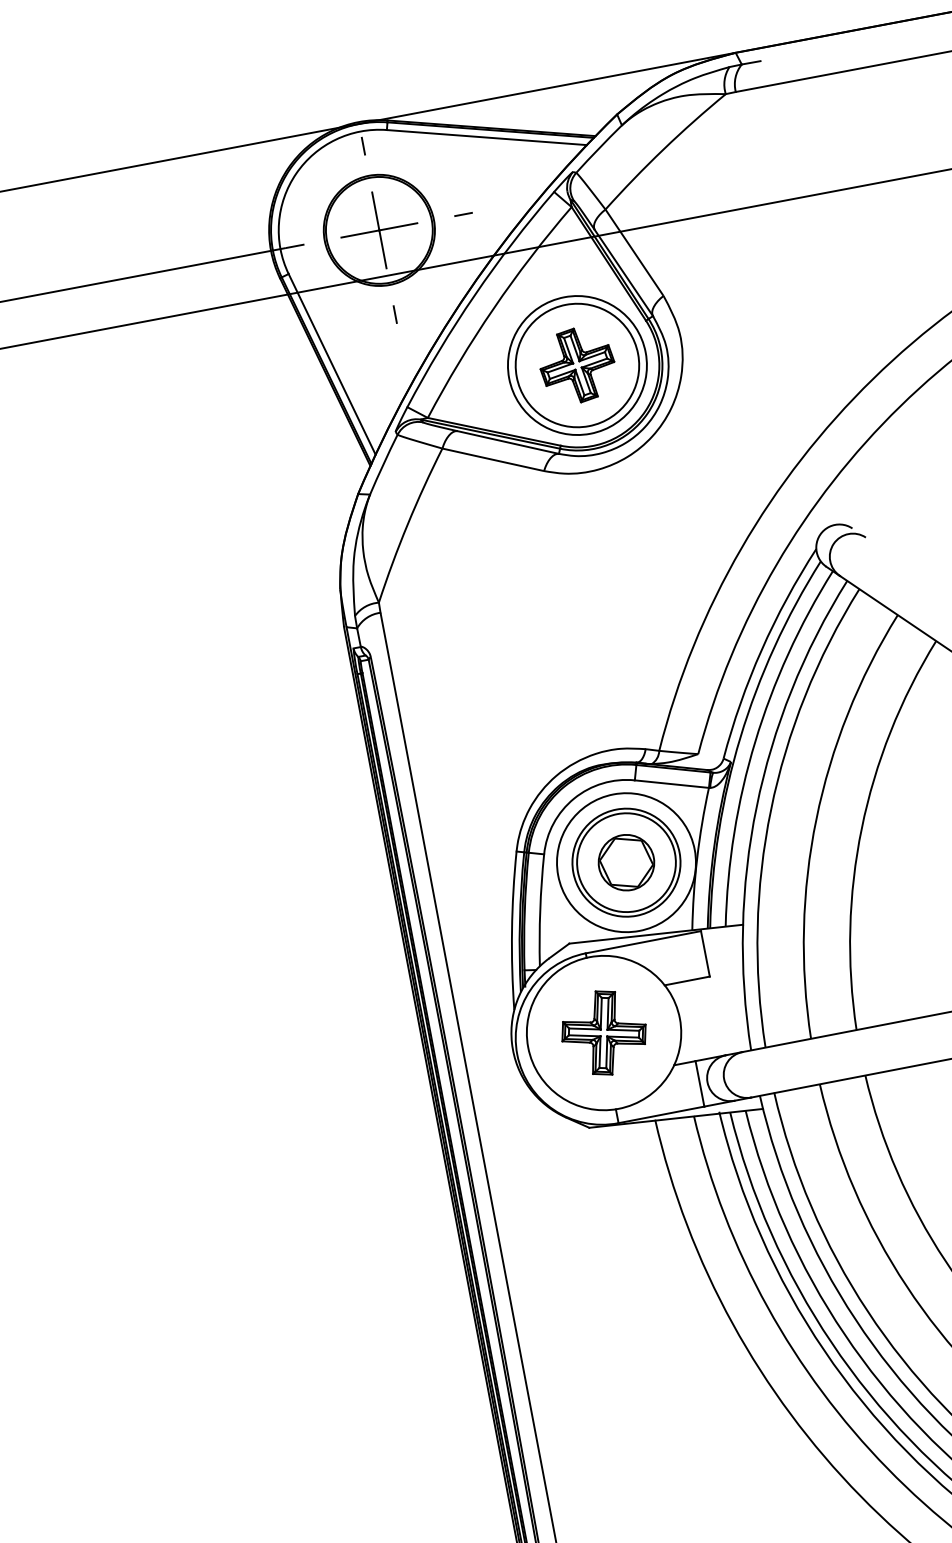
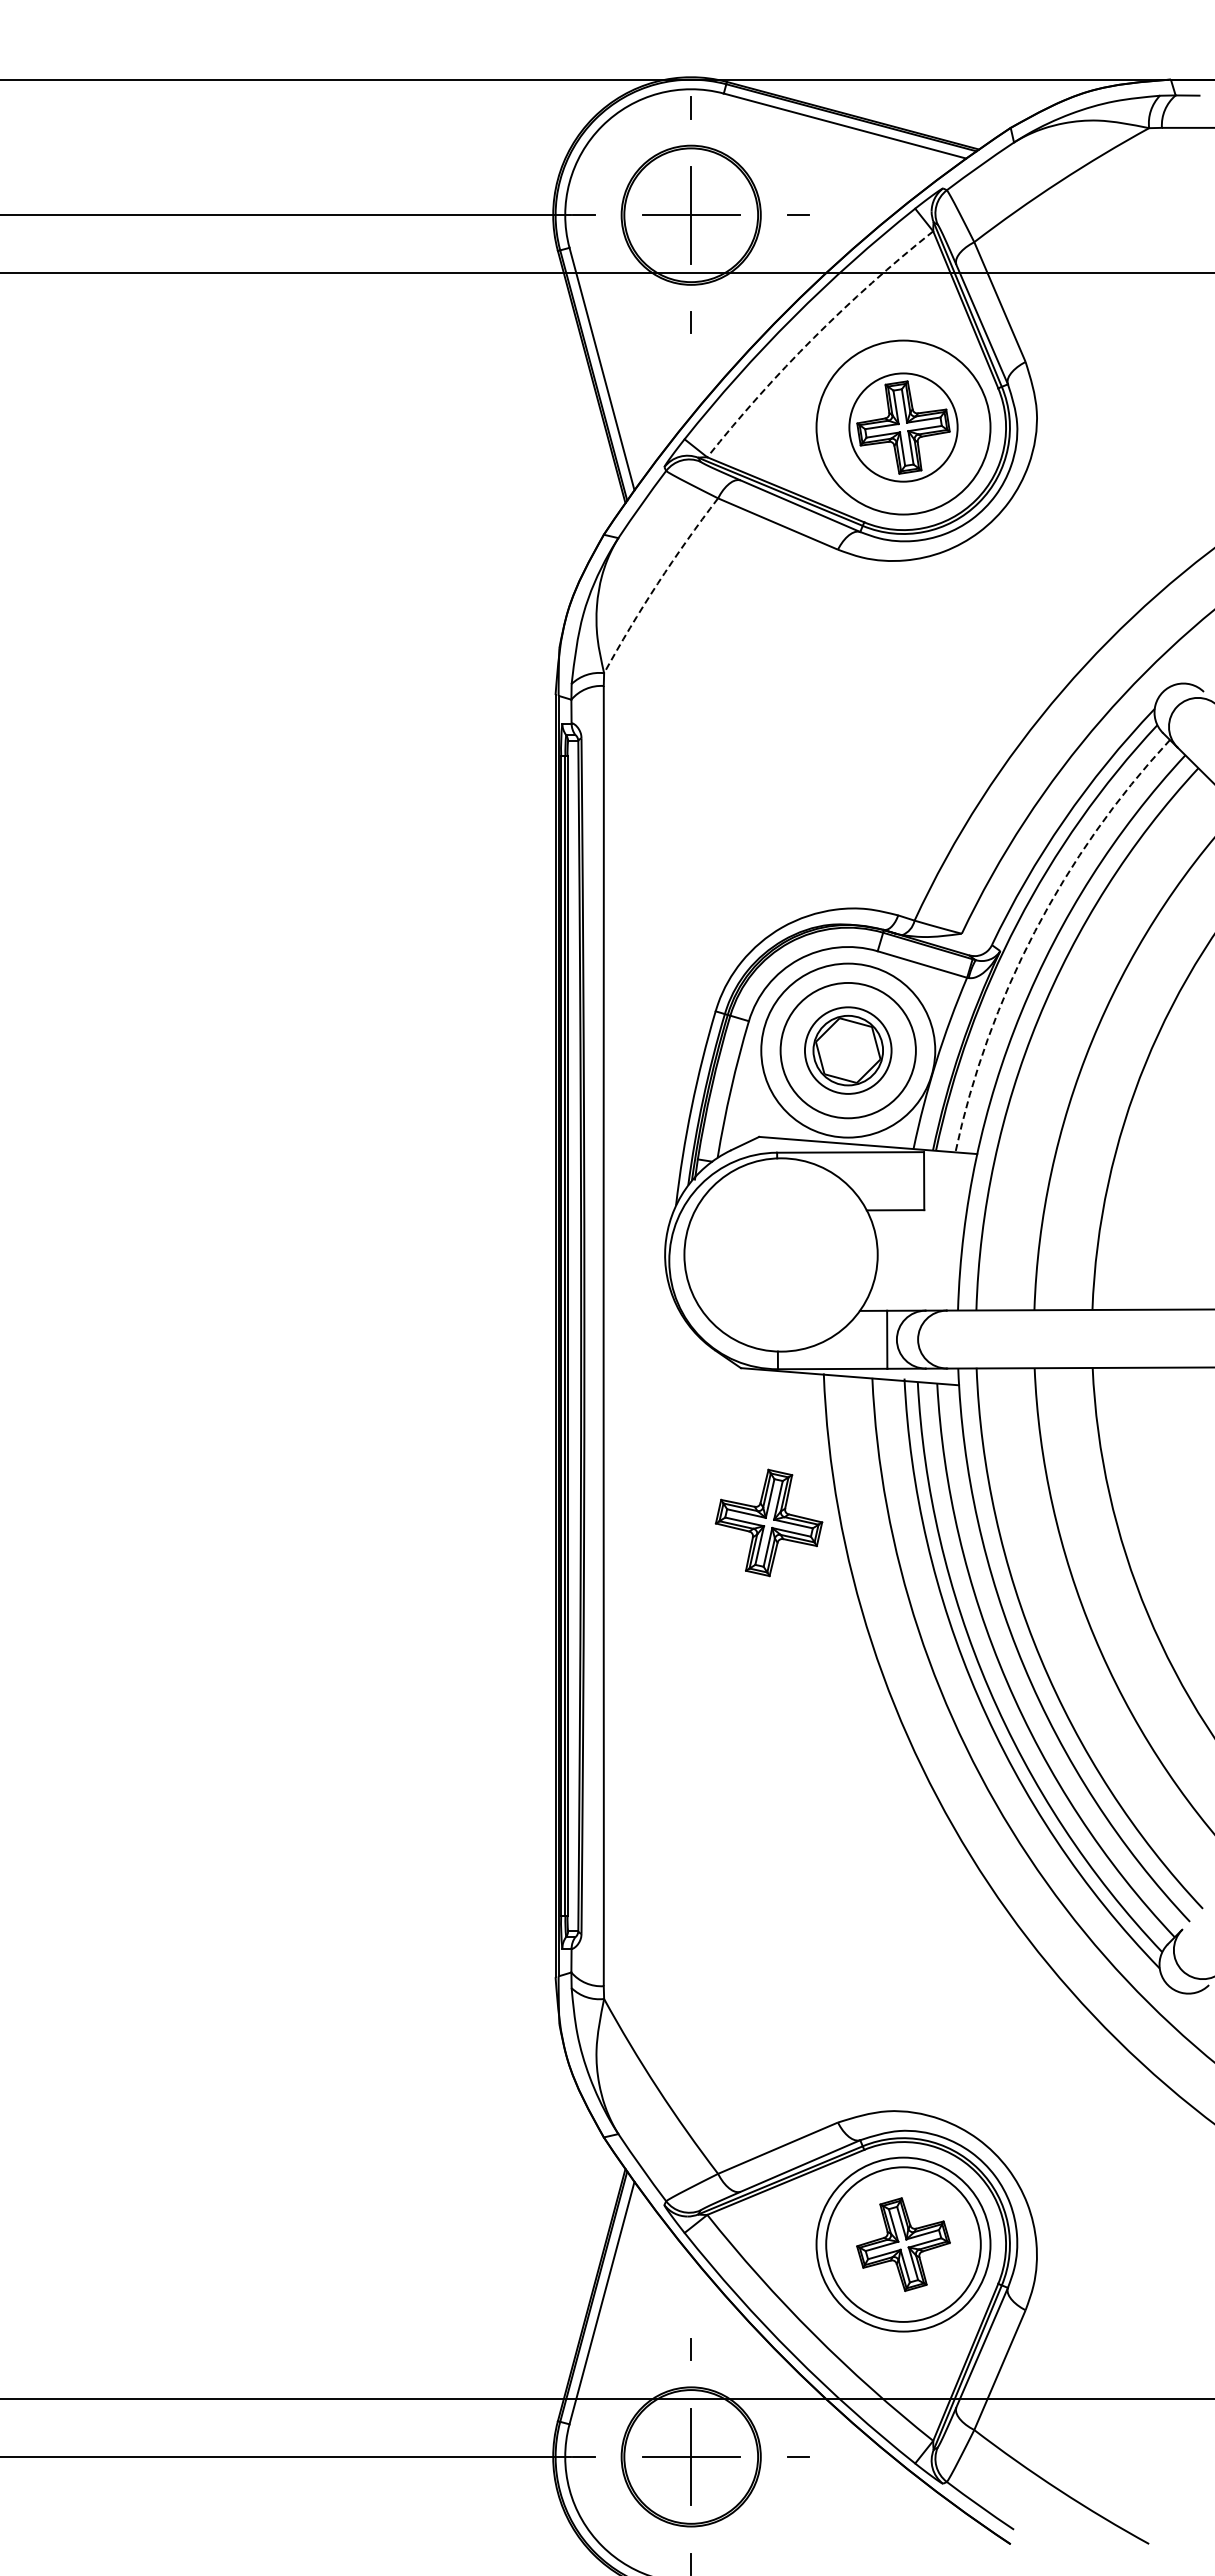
arc: (493, 308) -> (813, 337), solid -> dashed
circle: (577, 365) -> (903, 427), size x0.7
arc: (407, 524) -> (657, 583), solid -> dashed
arc: (754, 741) -> (1034, 931), solid -> dashed
circle: (626, 862) -> (848, 1050), size x0.7
part: (603, 1032) -> (768, 1522), moved

